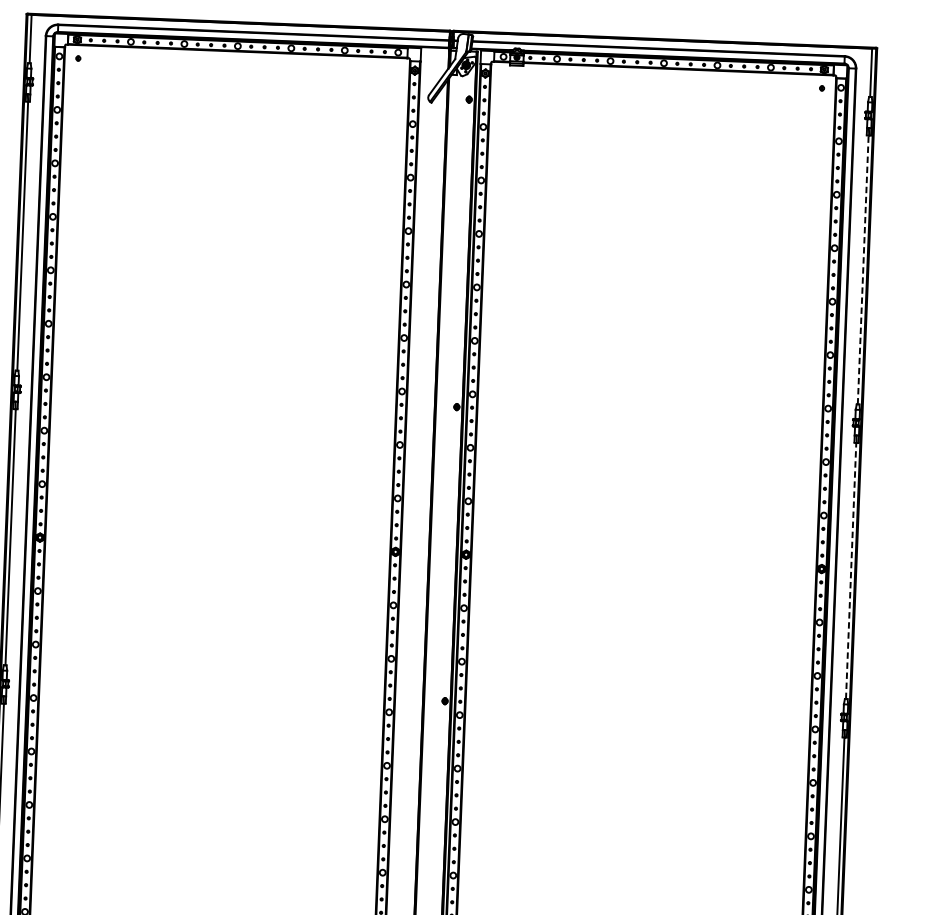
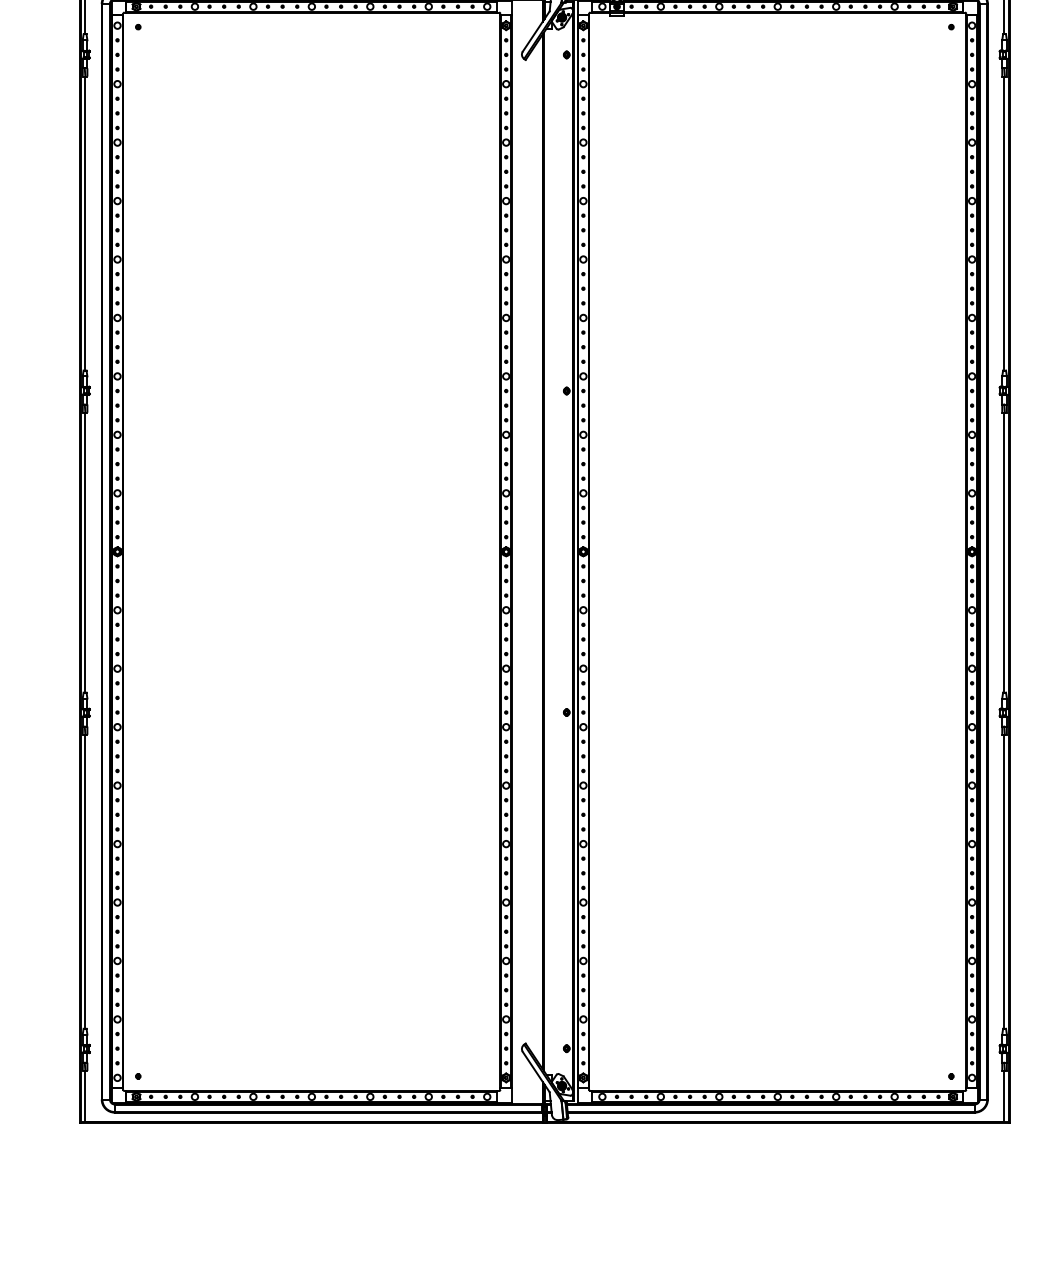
line: (863, 269) -> (1004, 223), dashed -> solid
line: (851, 570) -> (1004, 552), dashed -> solid

